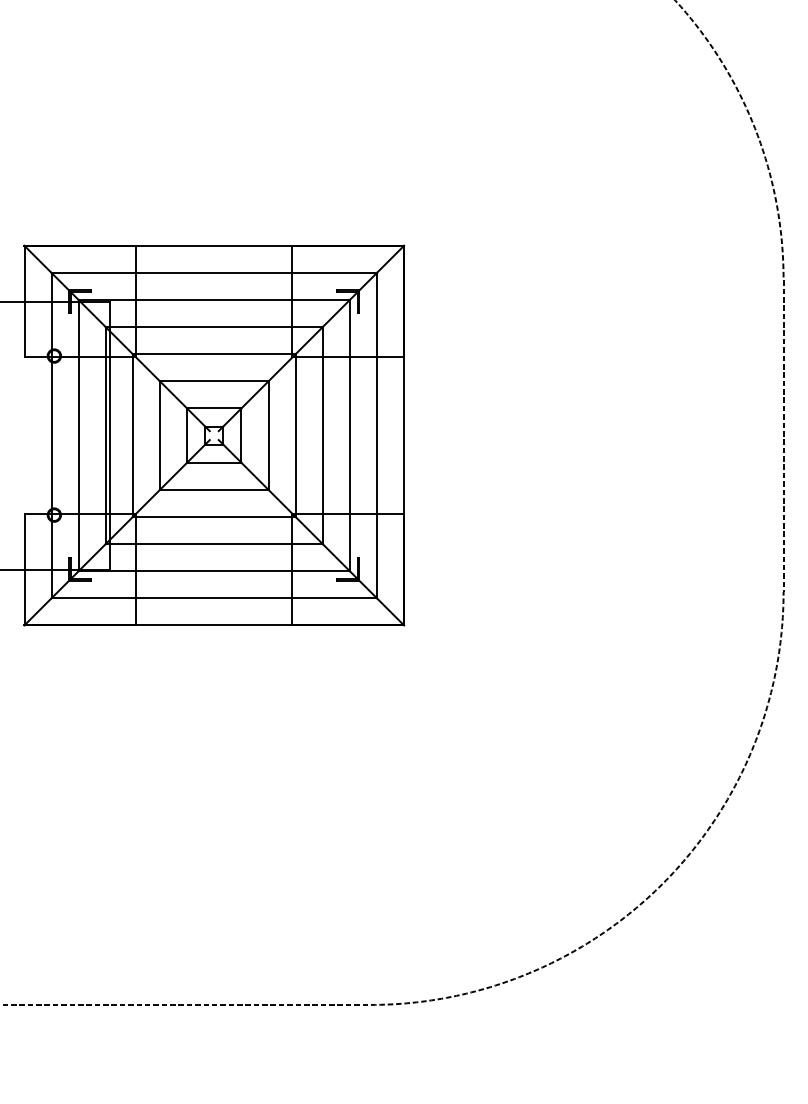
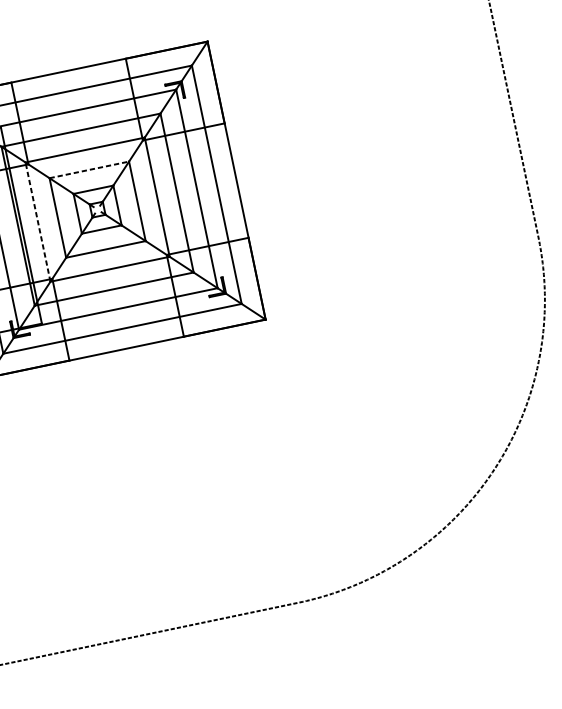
line: (214, 381) -> (89, 170), solid -> dashed
line: (132, 435) -> (37, 222), solid -> dashed

